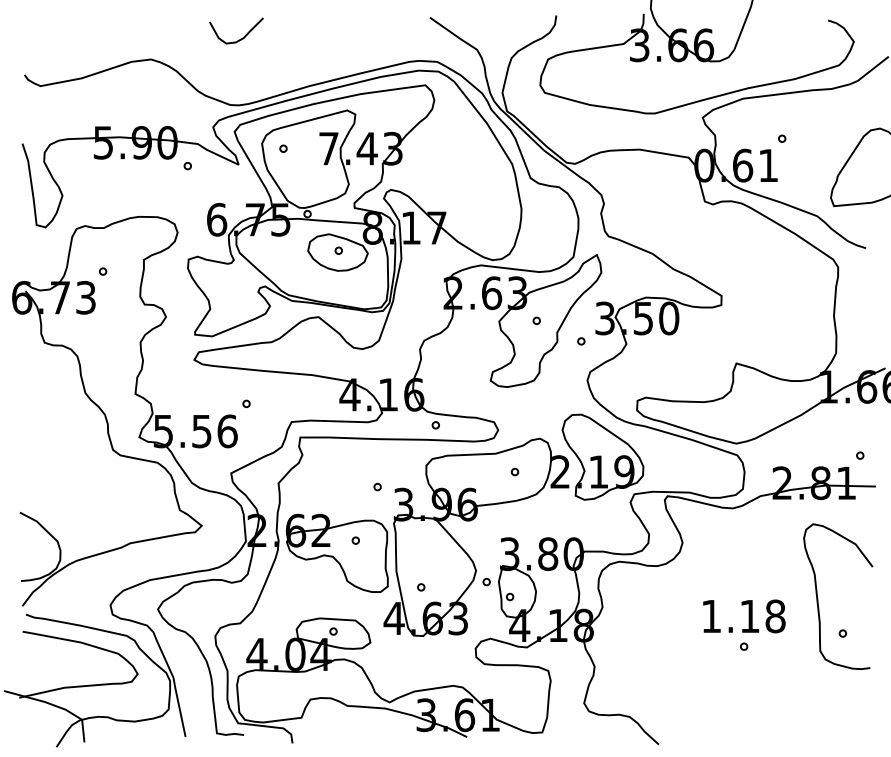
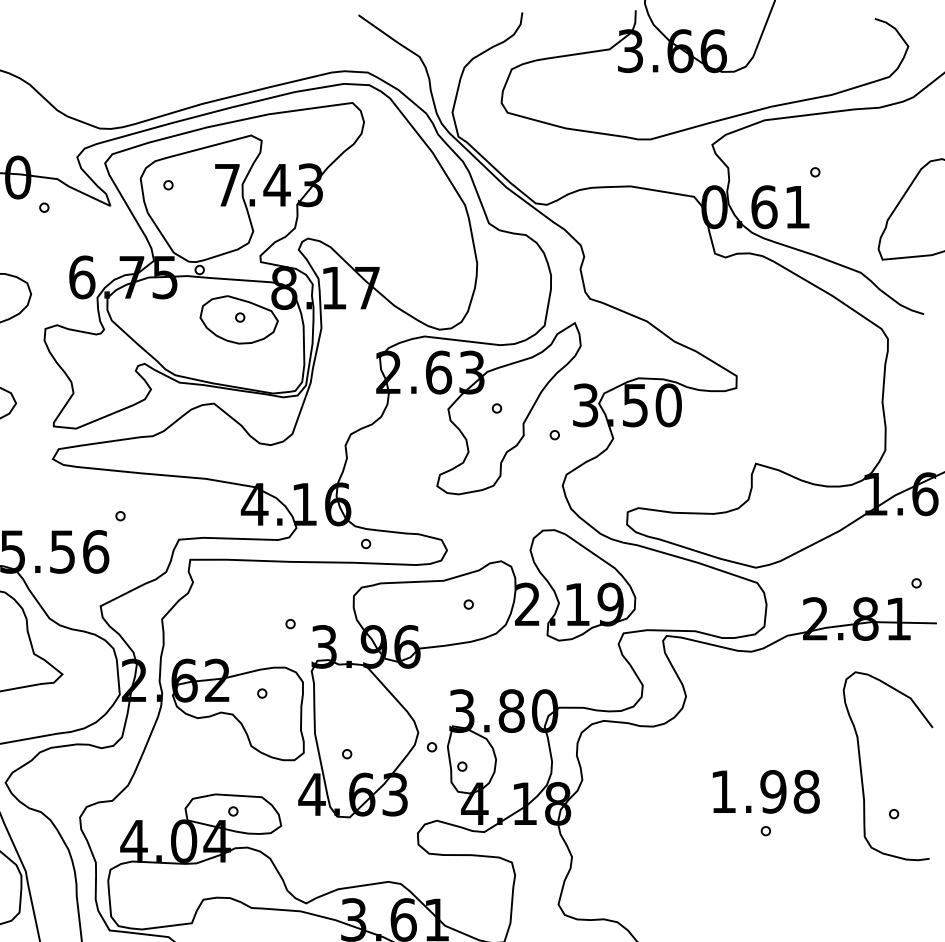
curve: (240, 38) -> (112, 42), removed
text: (749, 616) -> (772, 791), 1.18 -> 1.98

